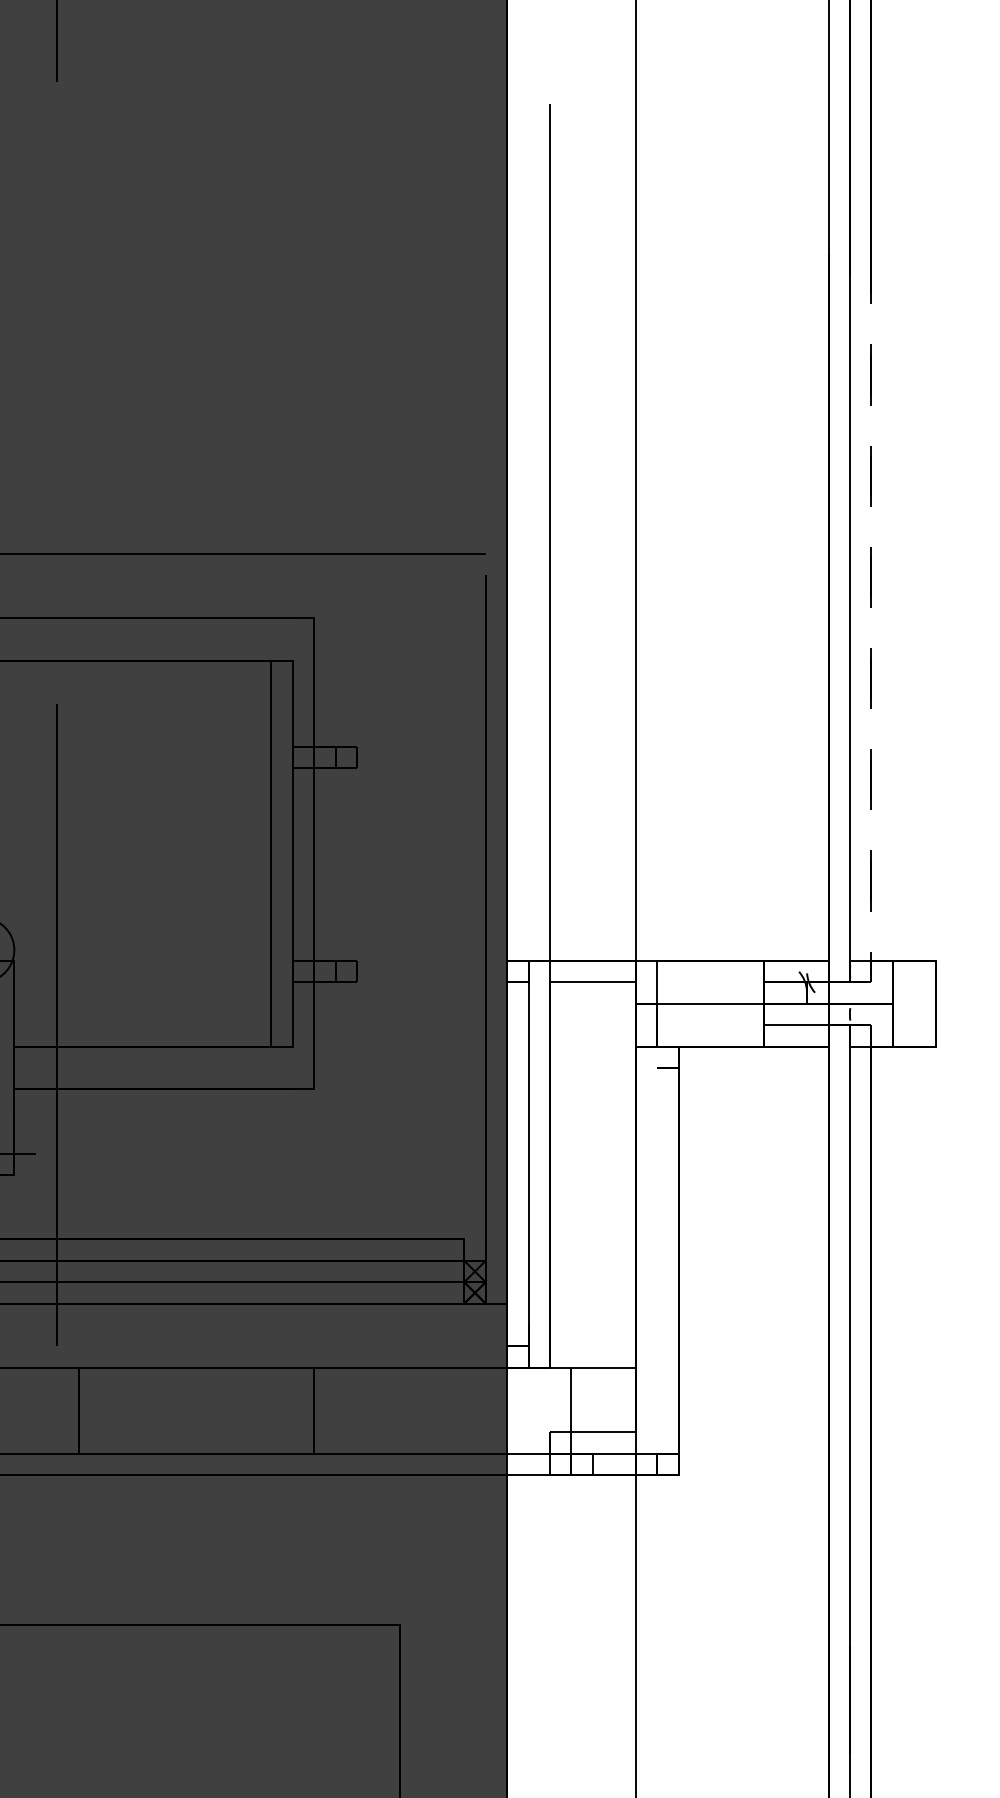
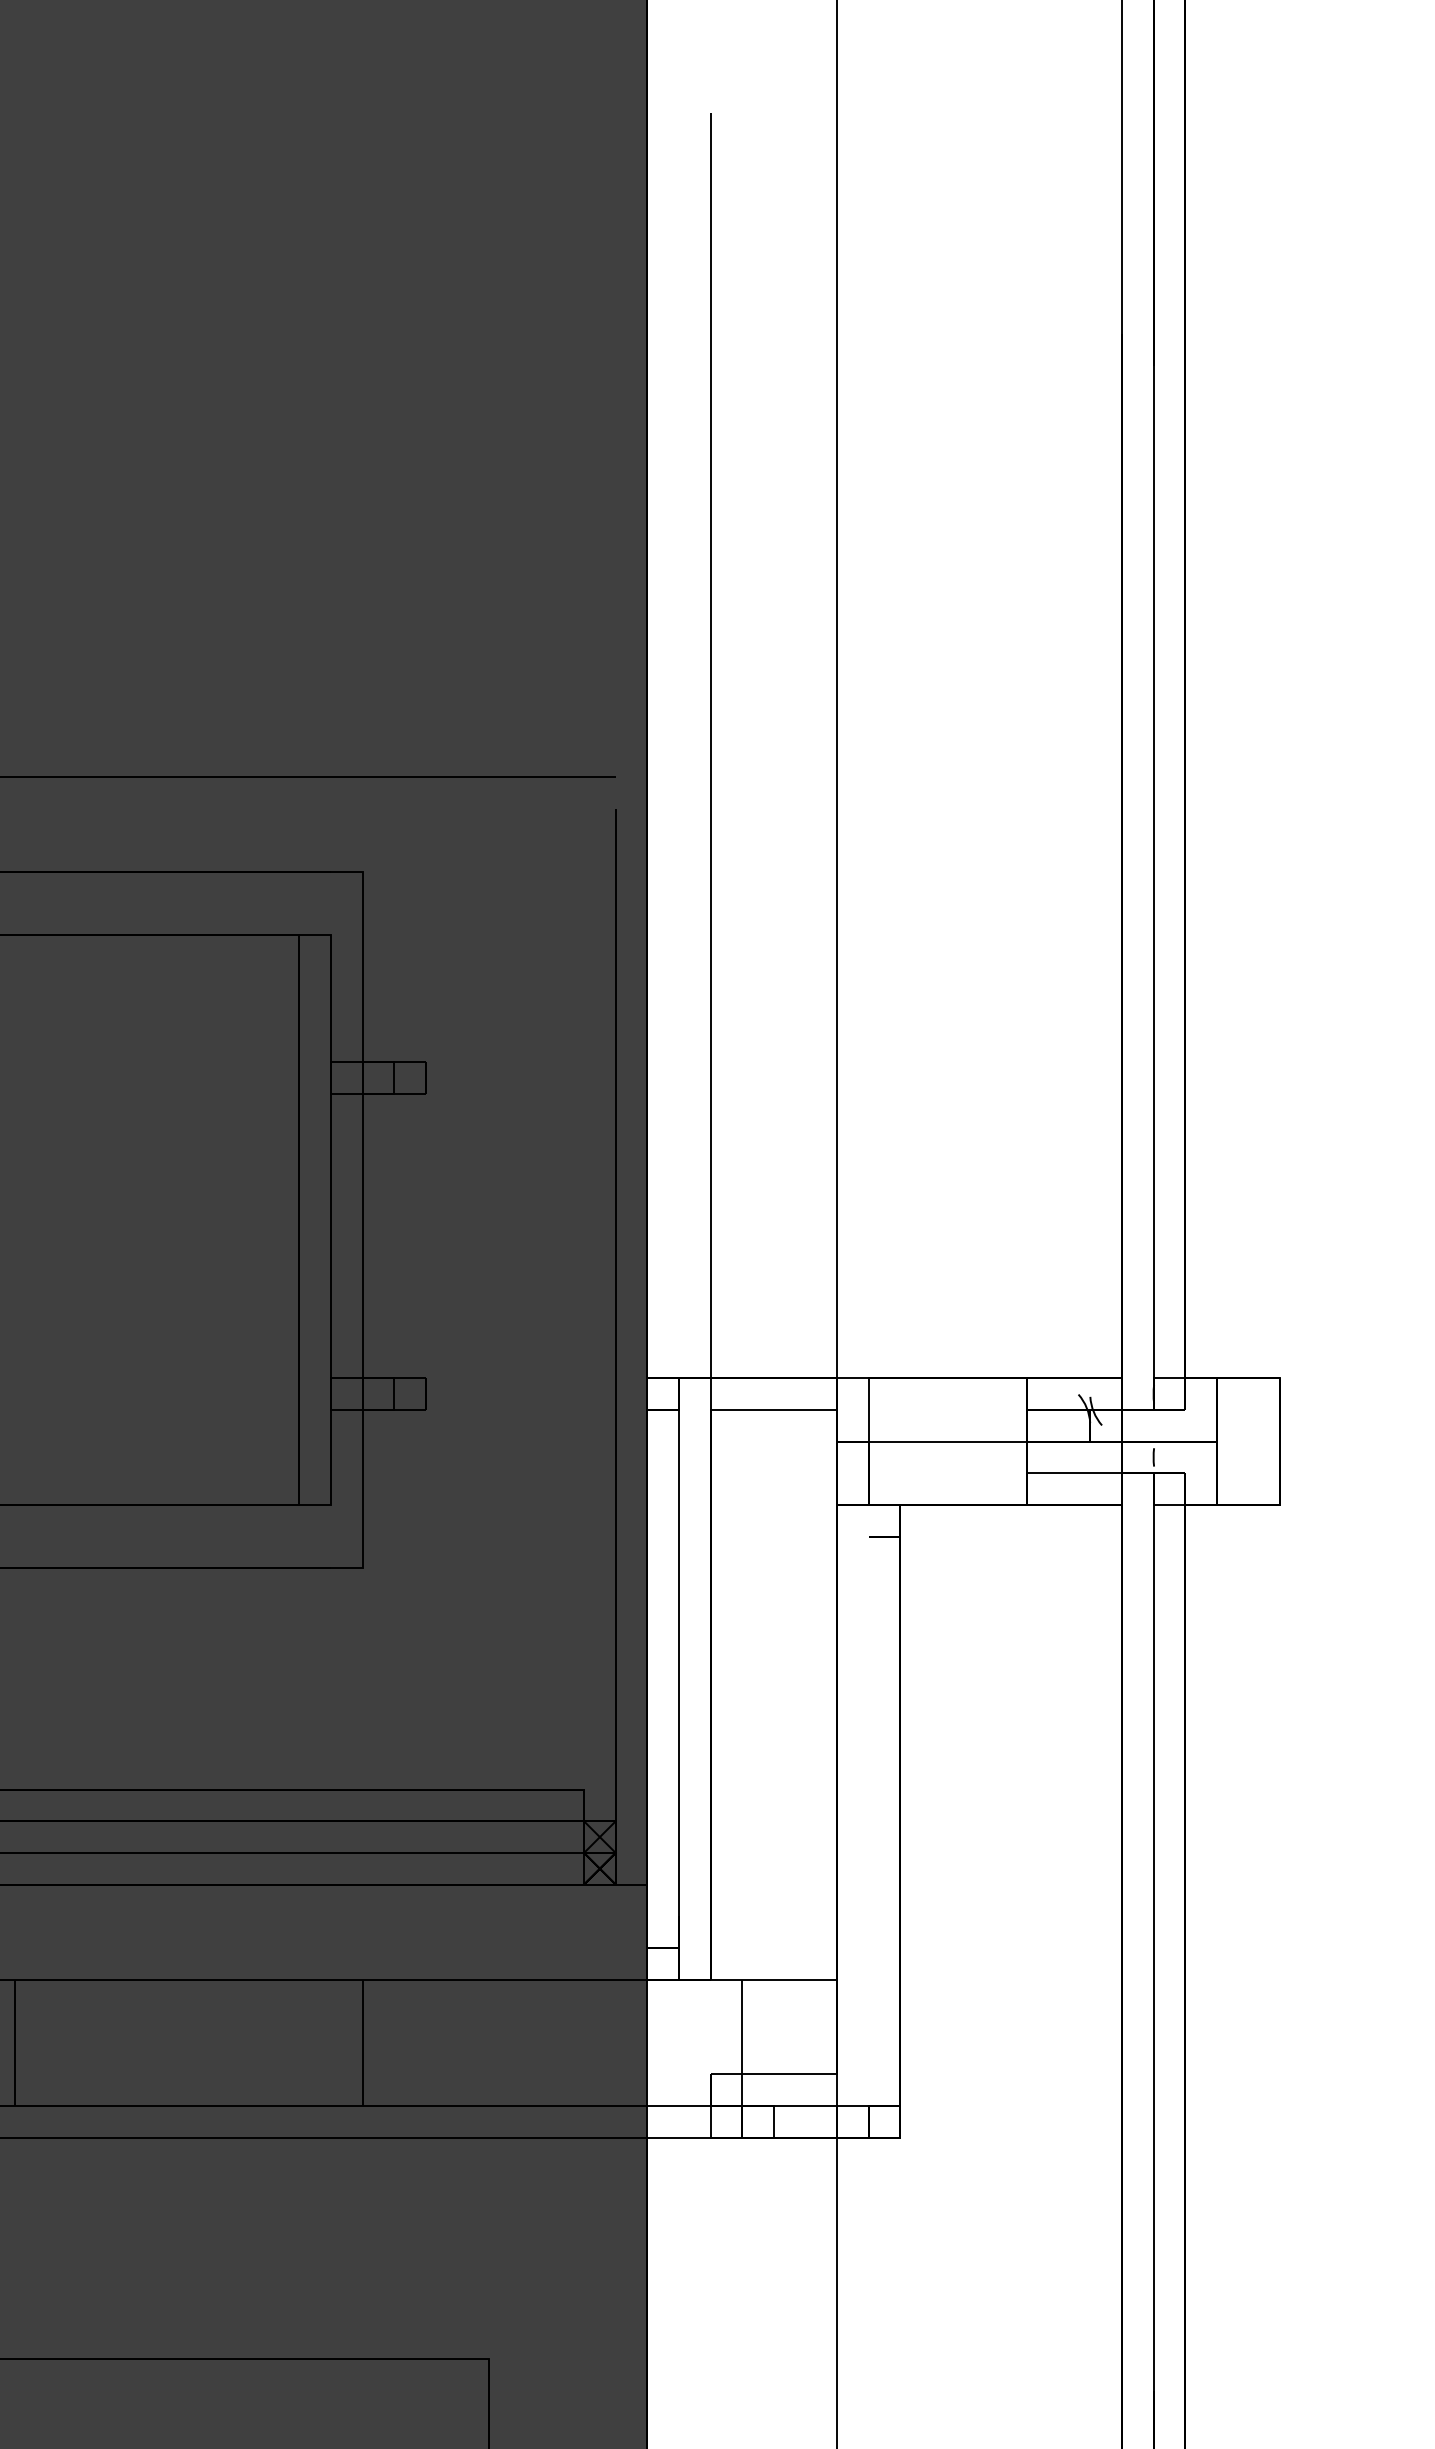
line: (871, 982) -> (1185, 1410), dashed -> solid

